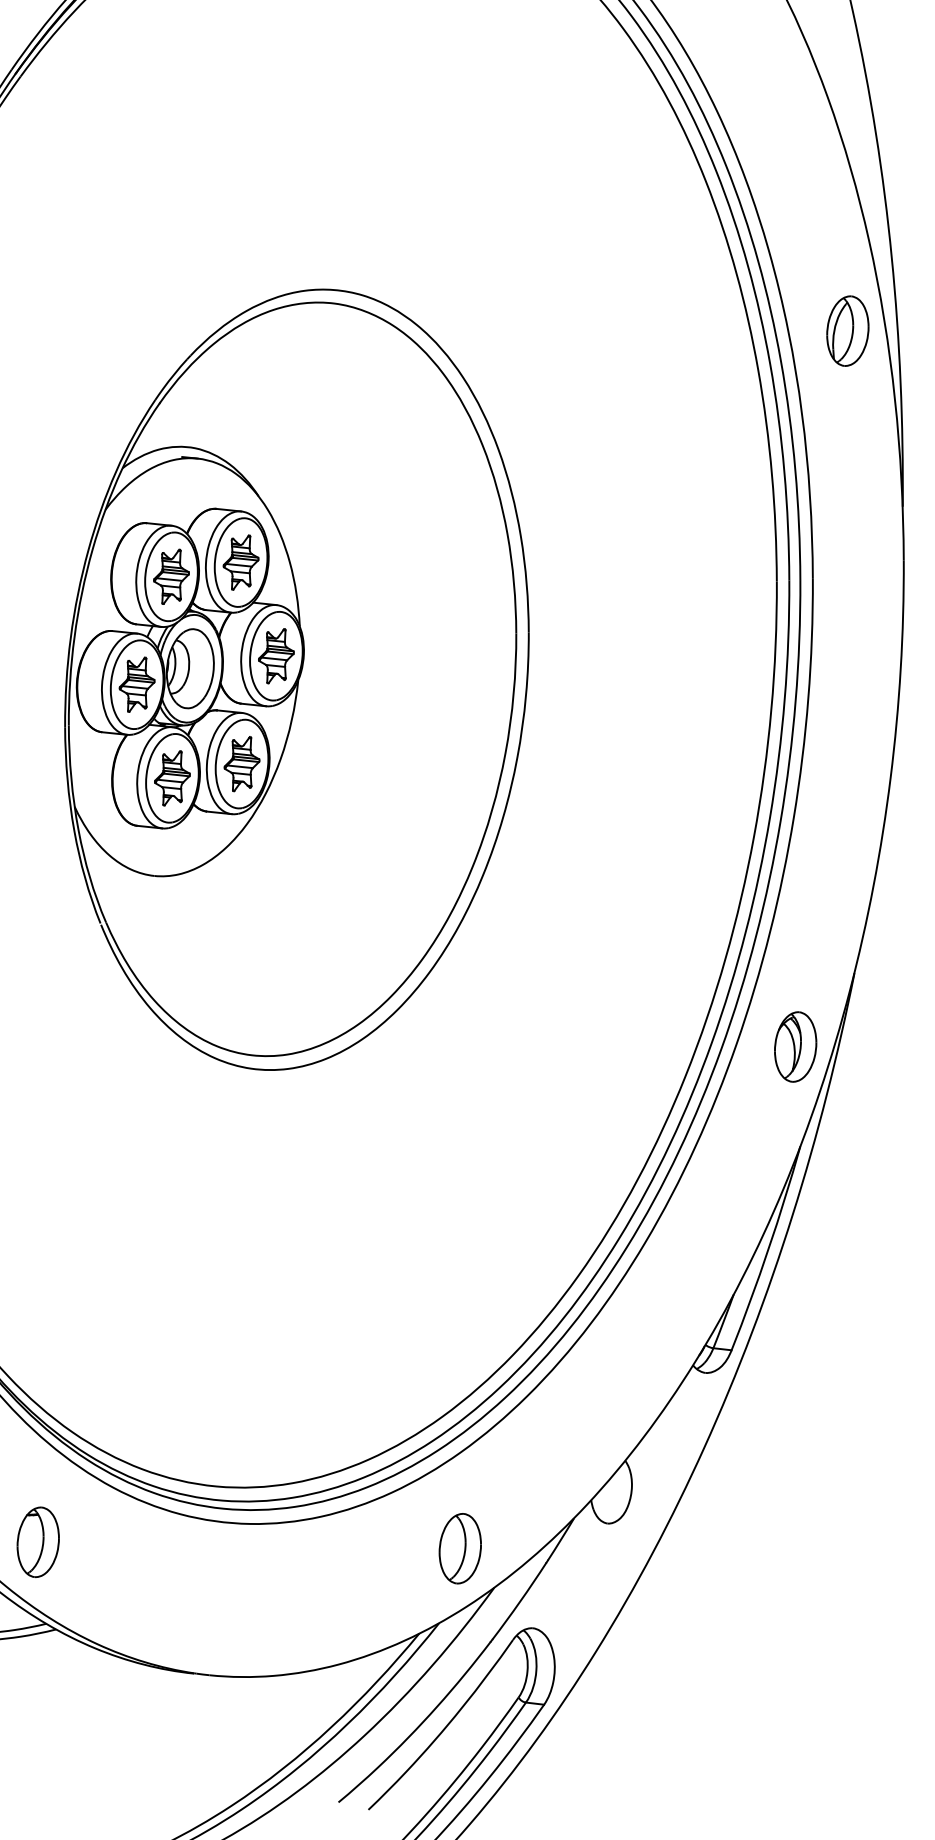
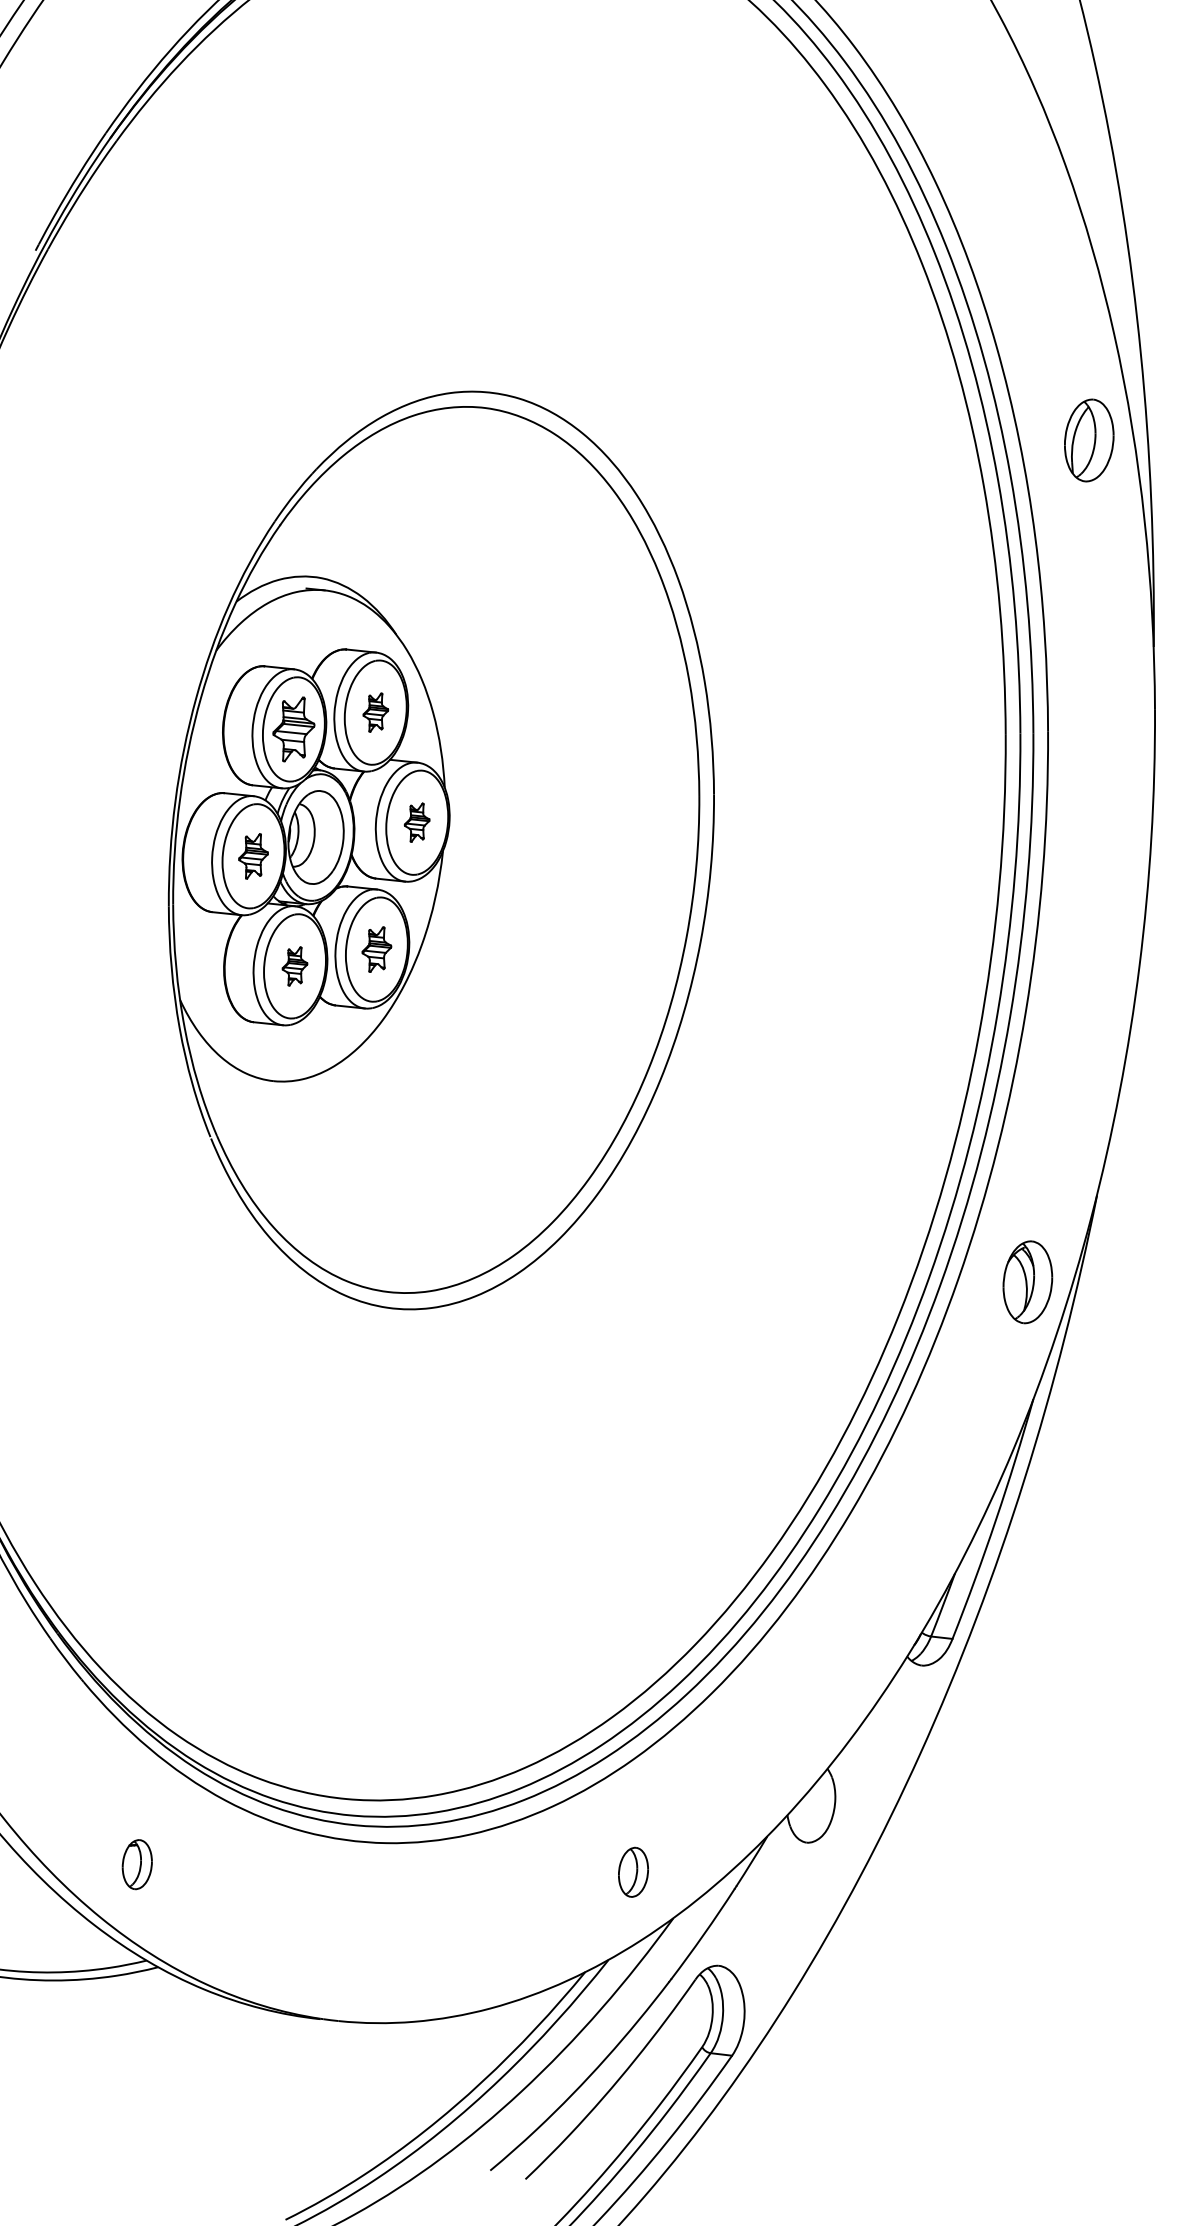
part: (240, 562) -> (375, 712), size x0.6
part: (275, 655) -> (416, 822), size x0.6
part: (137, 684) -> (253, 856), size x0.7
part: (241, 763) -> (376, 949), size x0.7
part: (172, 778) -> (294, 966), size x0.6
part: (38, 1542) -> (137, 1864), size x0.6
part: (460, 1548) -> (633, 1872), size x0.6

